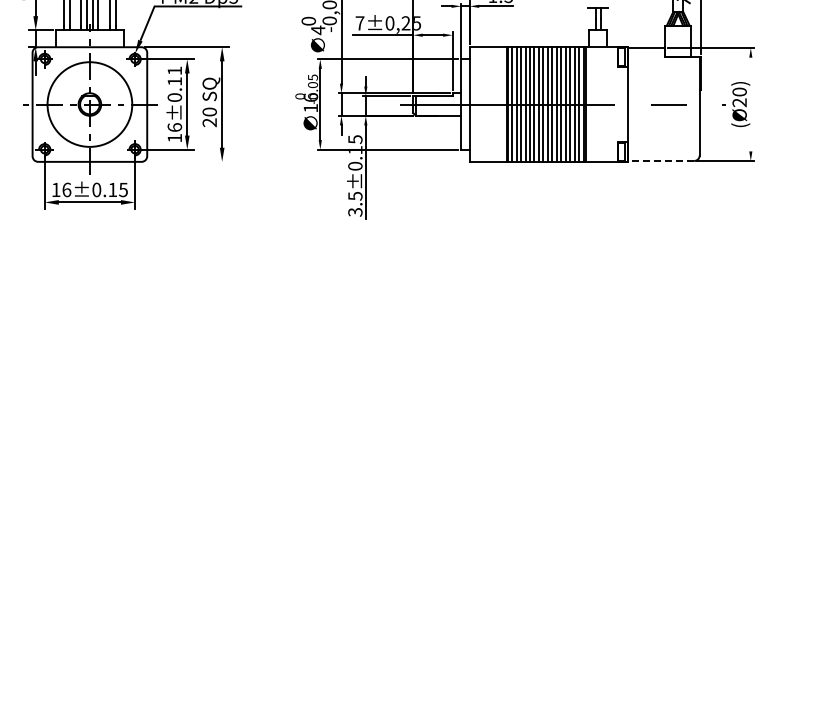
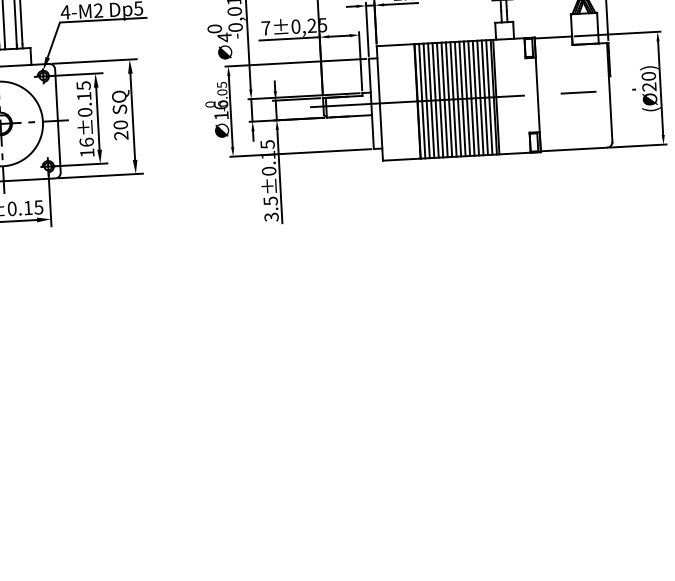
text: (174, 70) -> (83, 85), 16±0.11 -> 16±0.15
line: (750, 104) -> (660, 88), added
line: (187, 161) -> (101, 175), added
line: (660, 161) -> (573, 149), dashed -> solid

